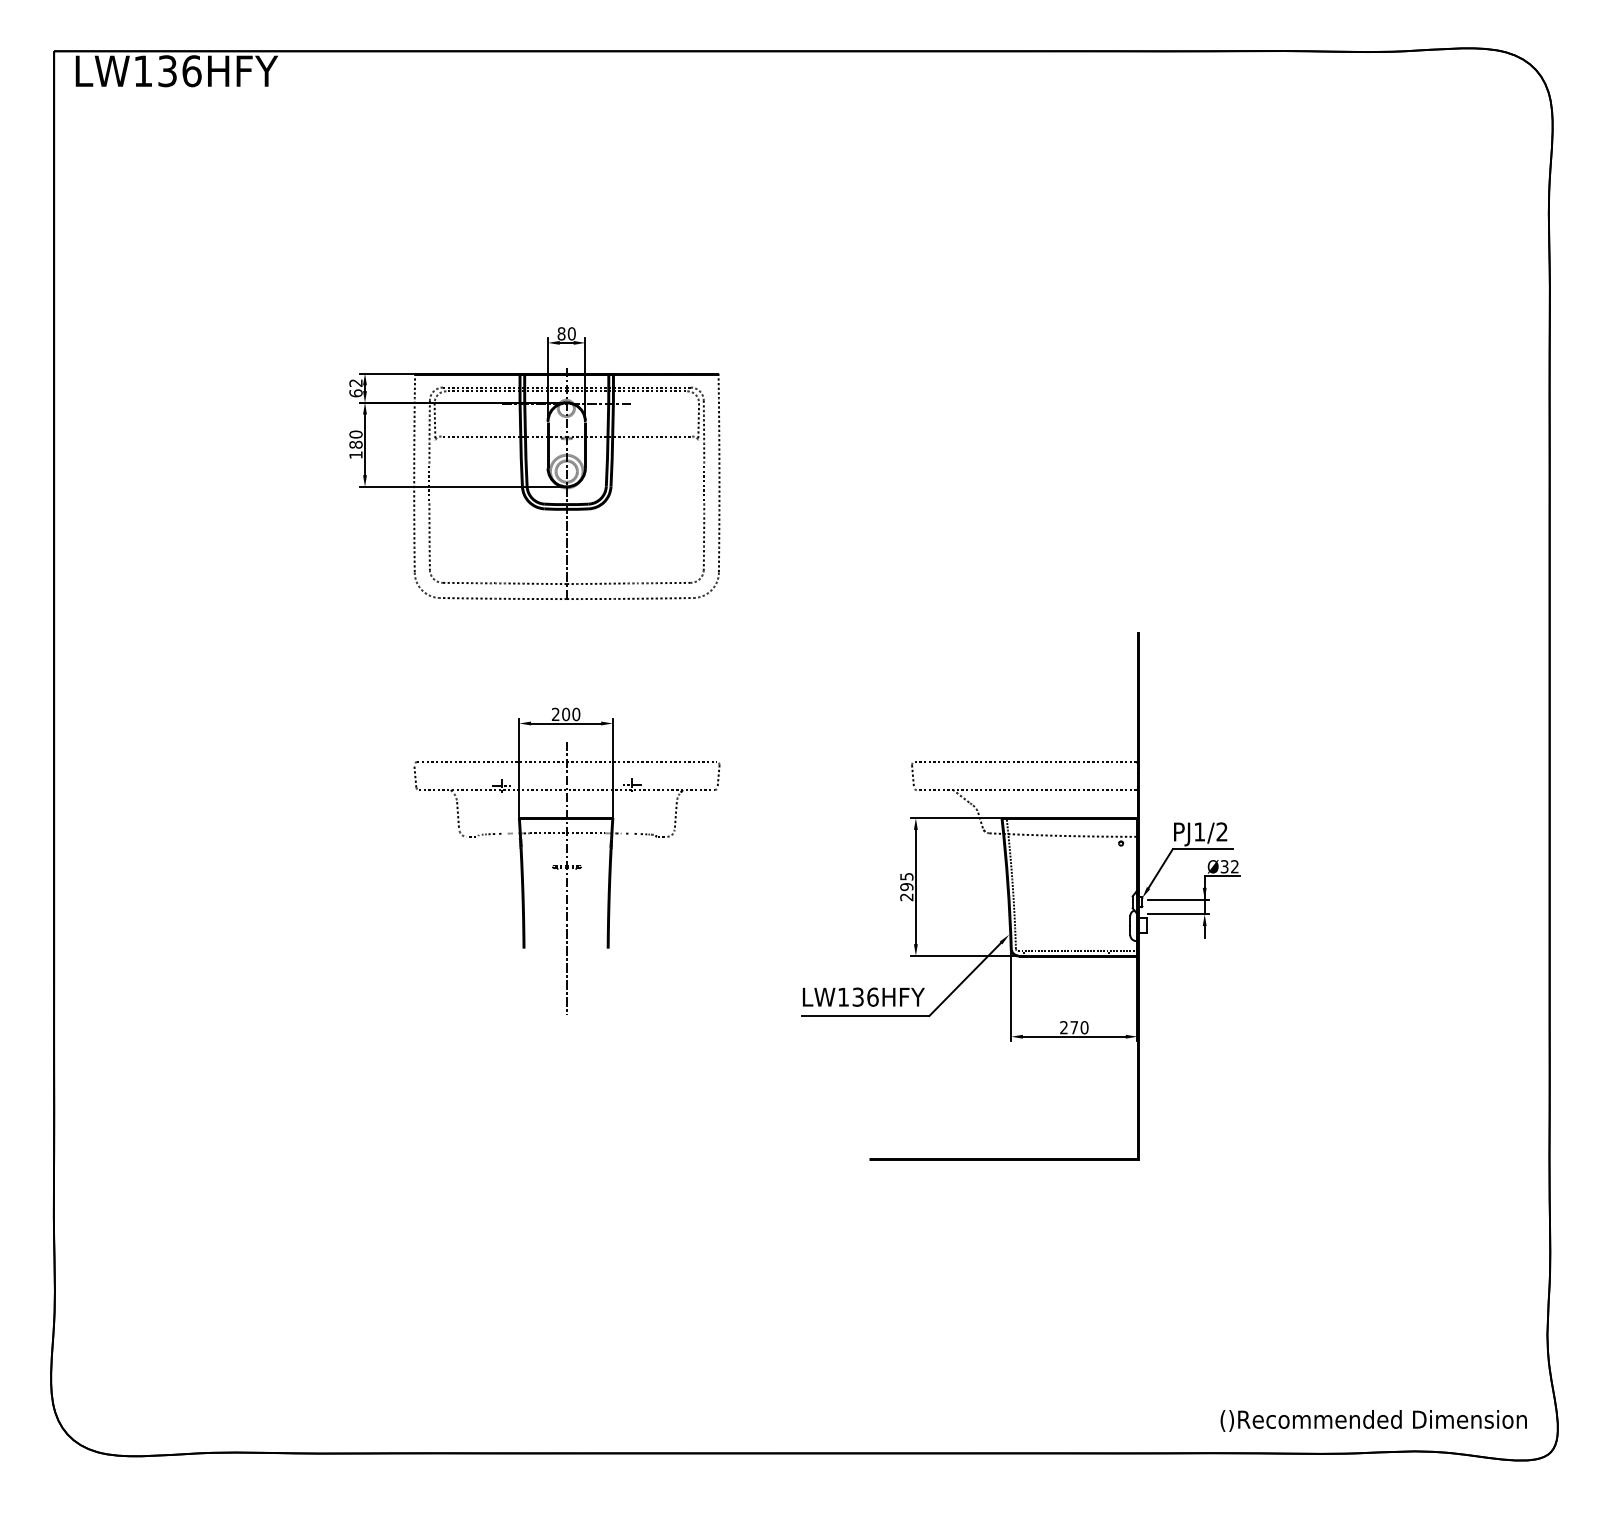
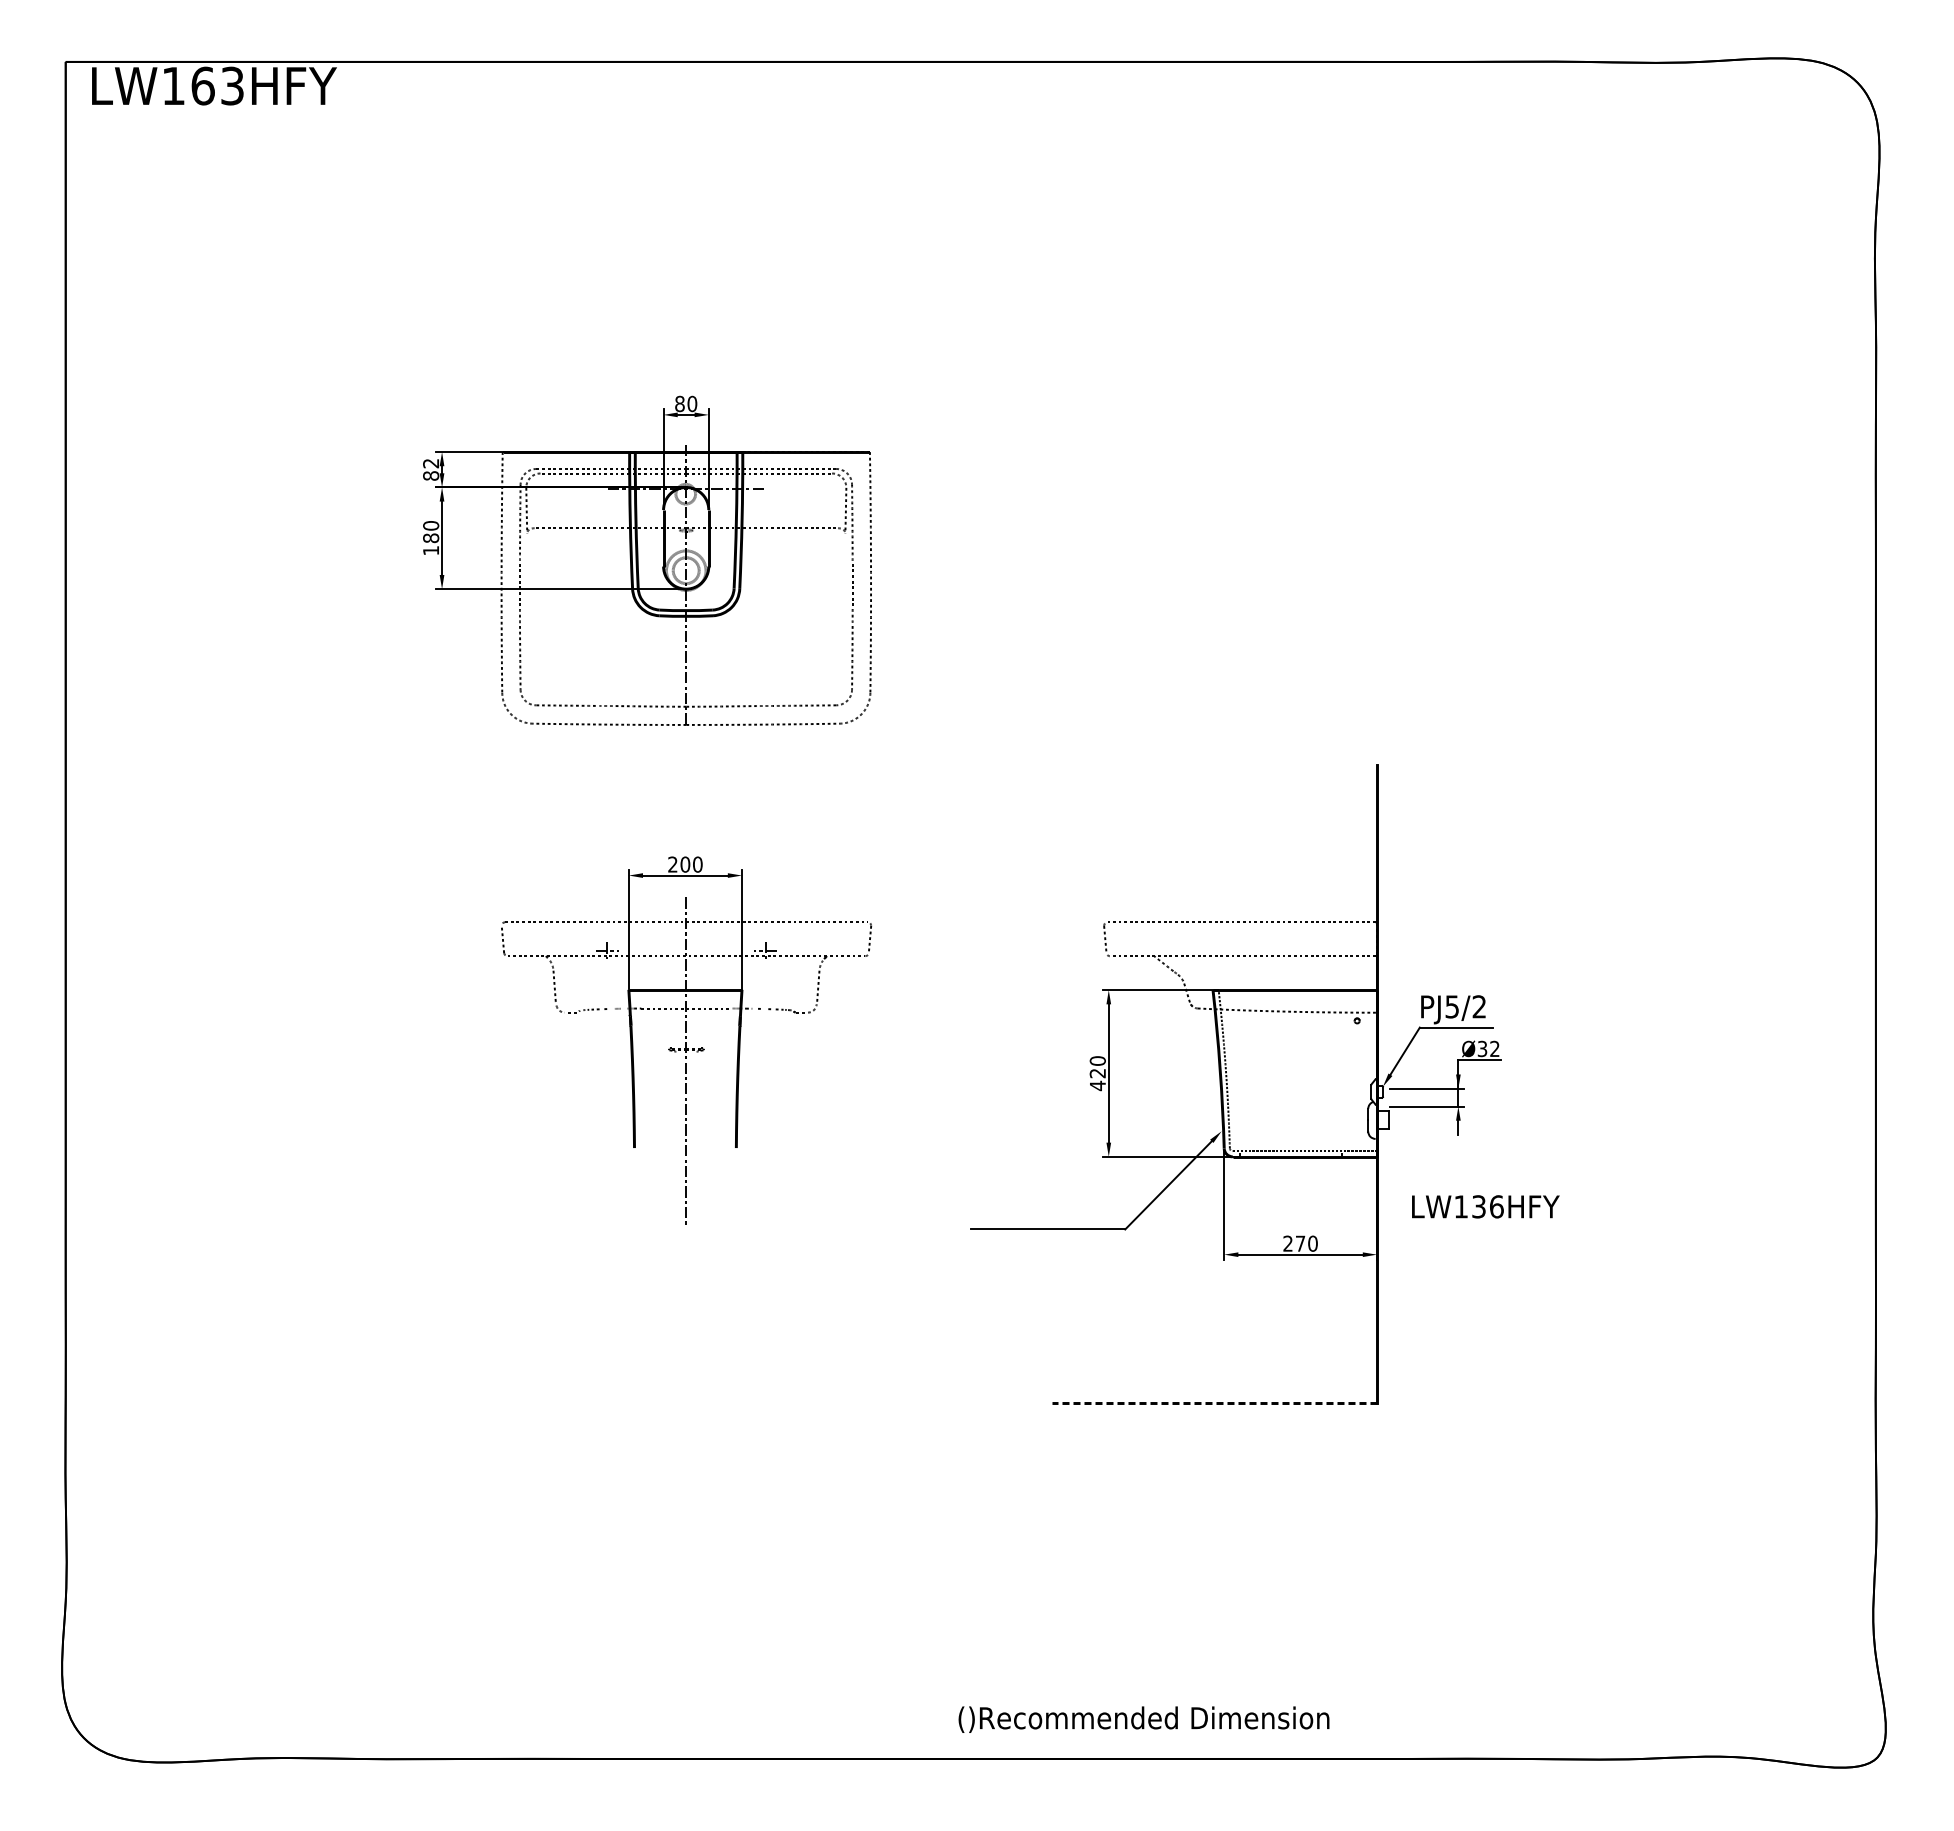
text: (179, 70) -> (217, 85), LW136HFY -> LW163HFY
text: (356, 392) -> (431, 475), 62 -> 82
text: (1199, 831) -> (1451, 1006), PJ1/2 -> PJ5/2
text: (906, 887) -> (1097, 1073), 295 -> 420
text: (863, 996) -> (1485, 1206), moved
line: (1003, 1159) -> (1214, 1403), solid -> dashed
text: (1373, 1420) -> (1143, 1719), moved

